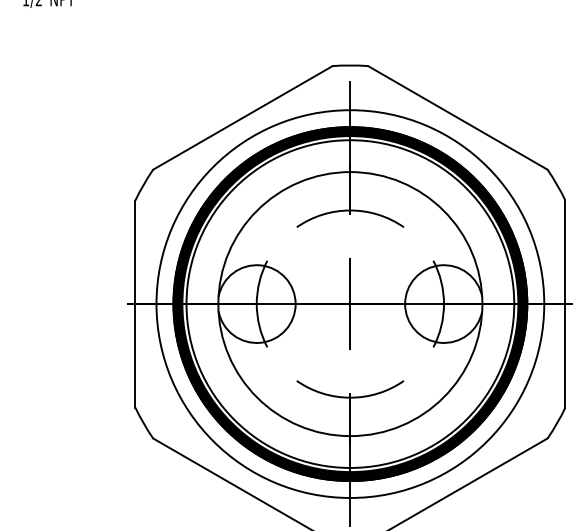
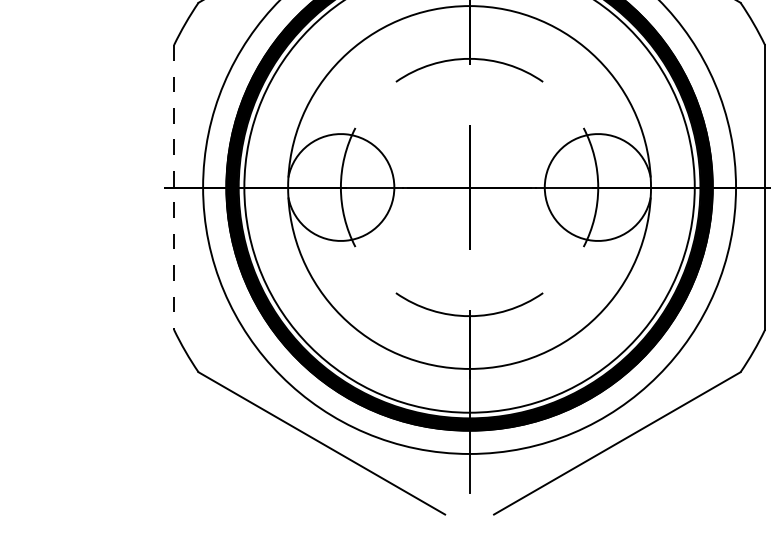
line: (135, 304) -> (174, 188), solid -> dashed

